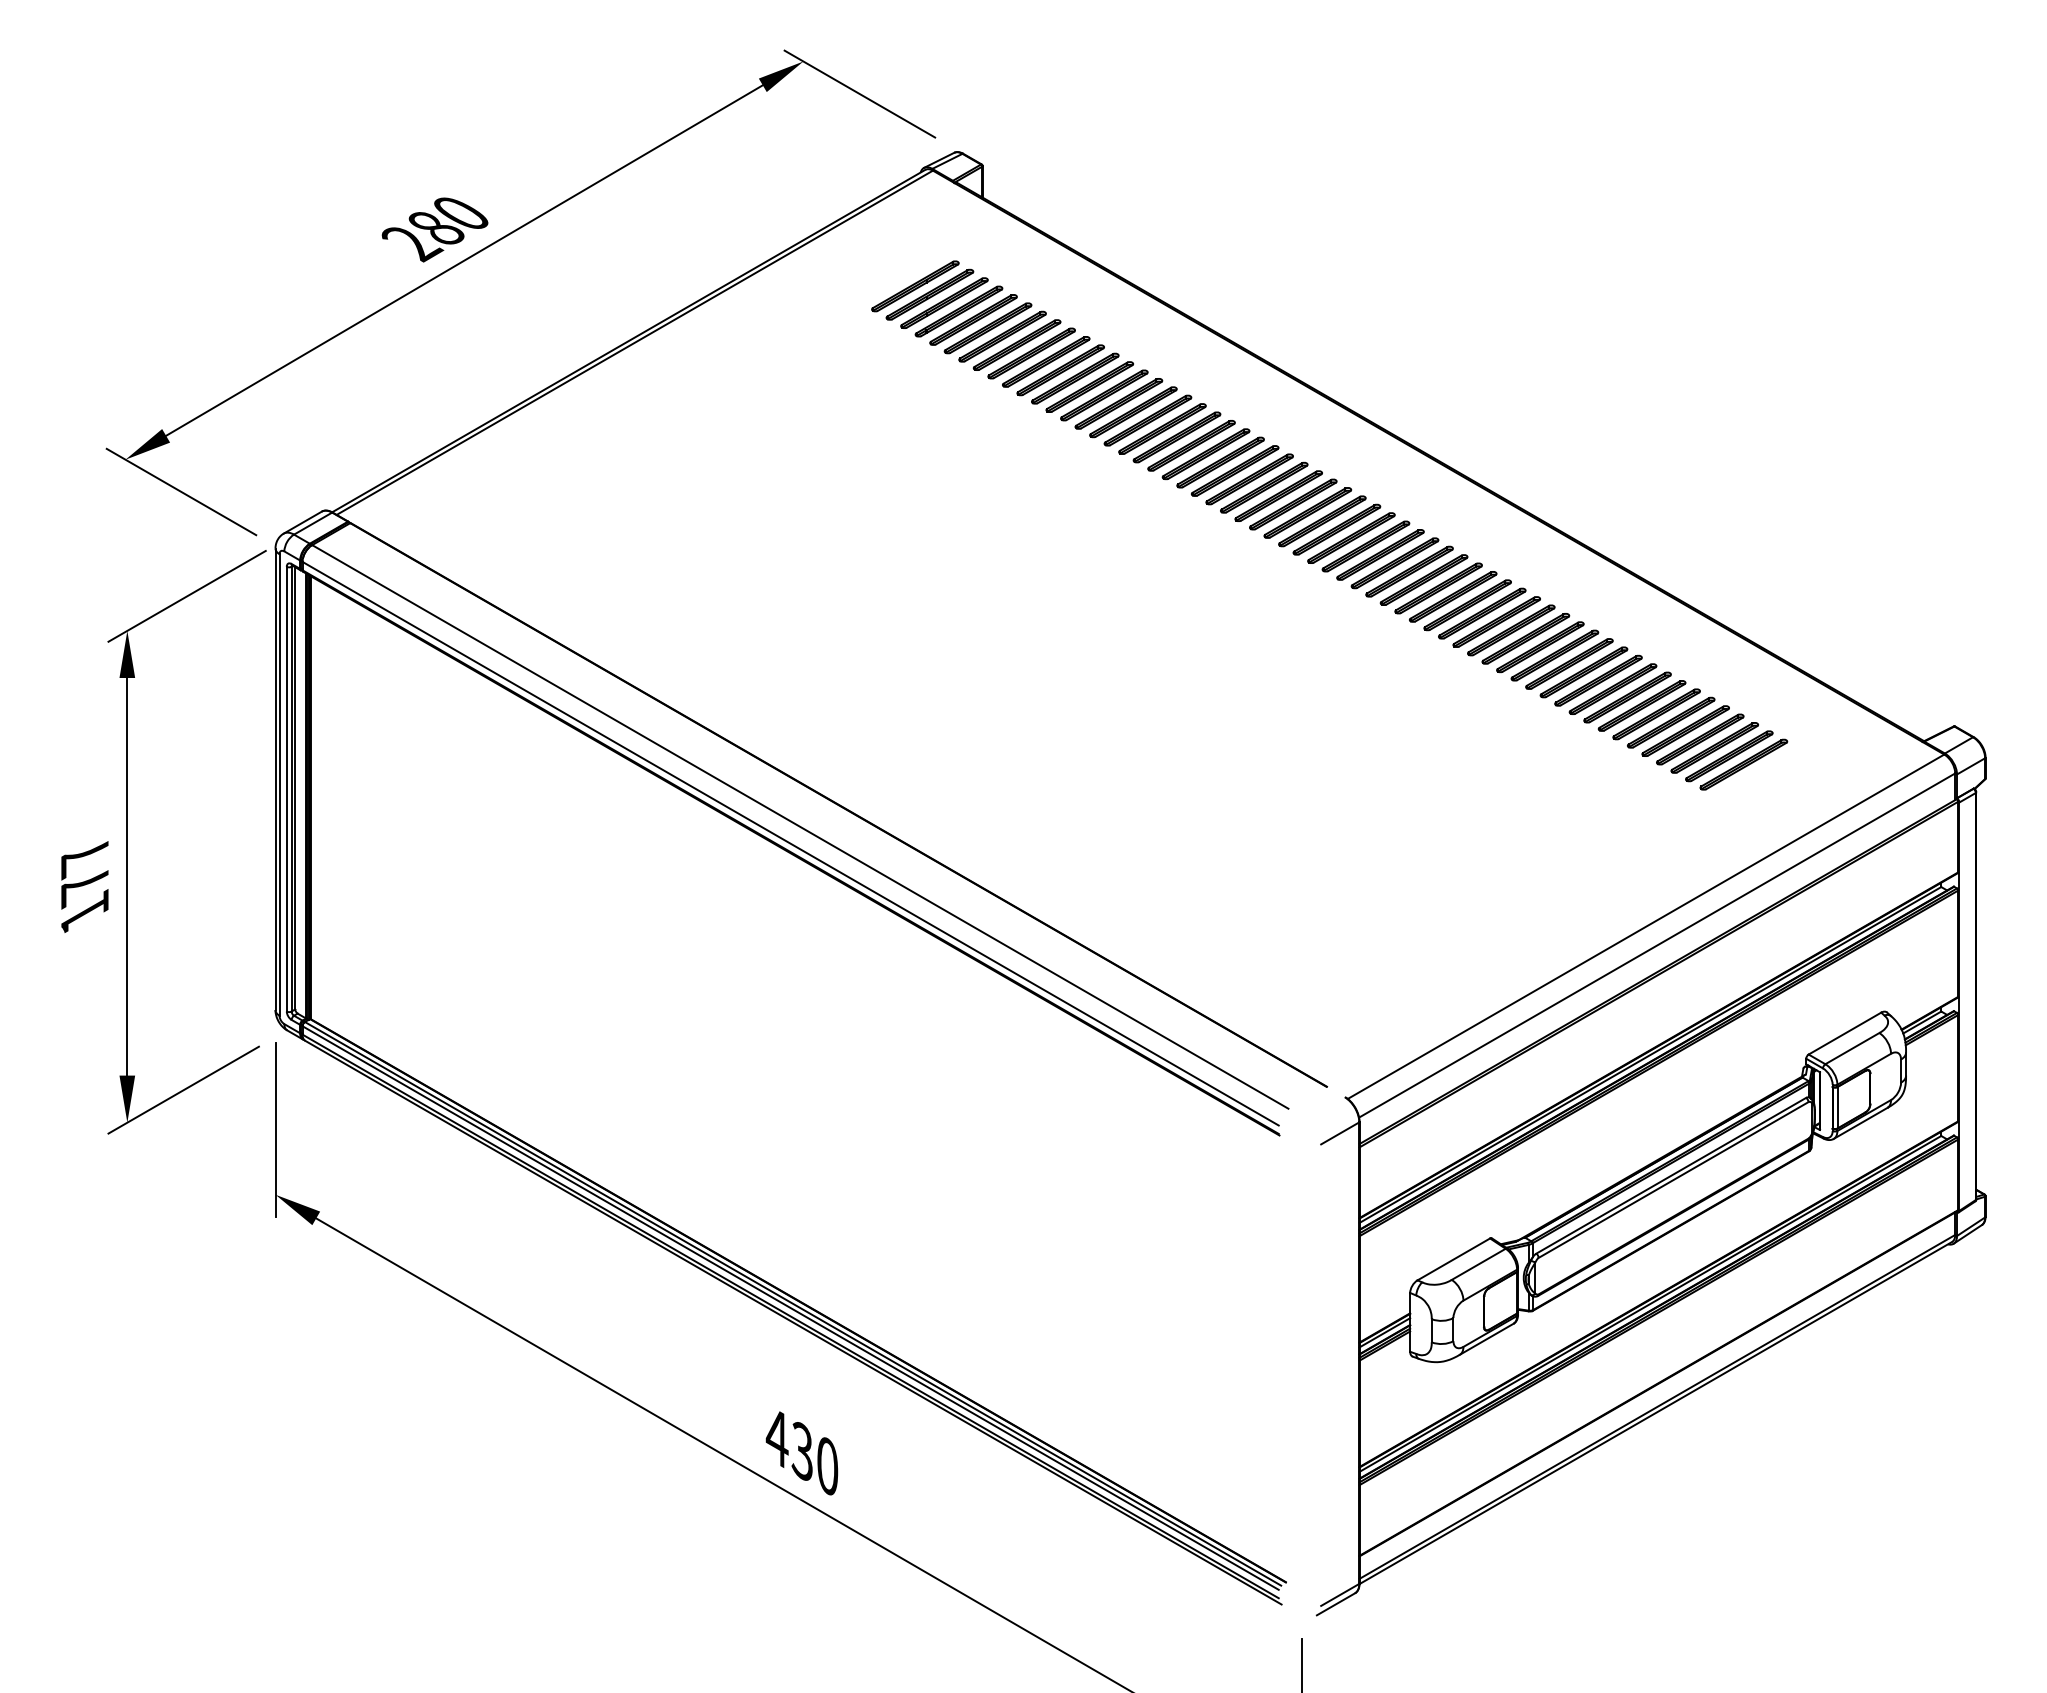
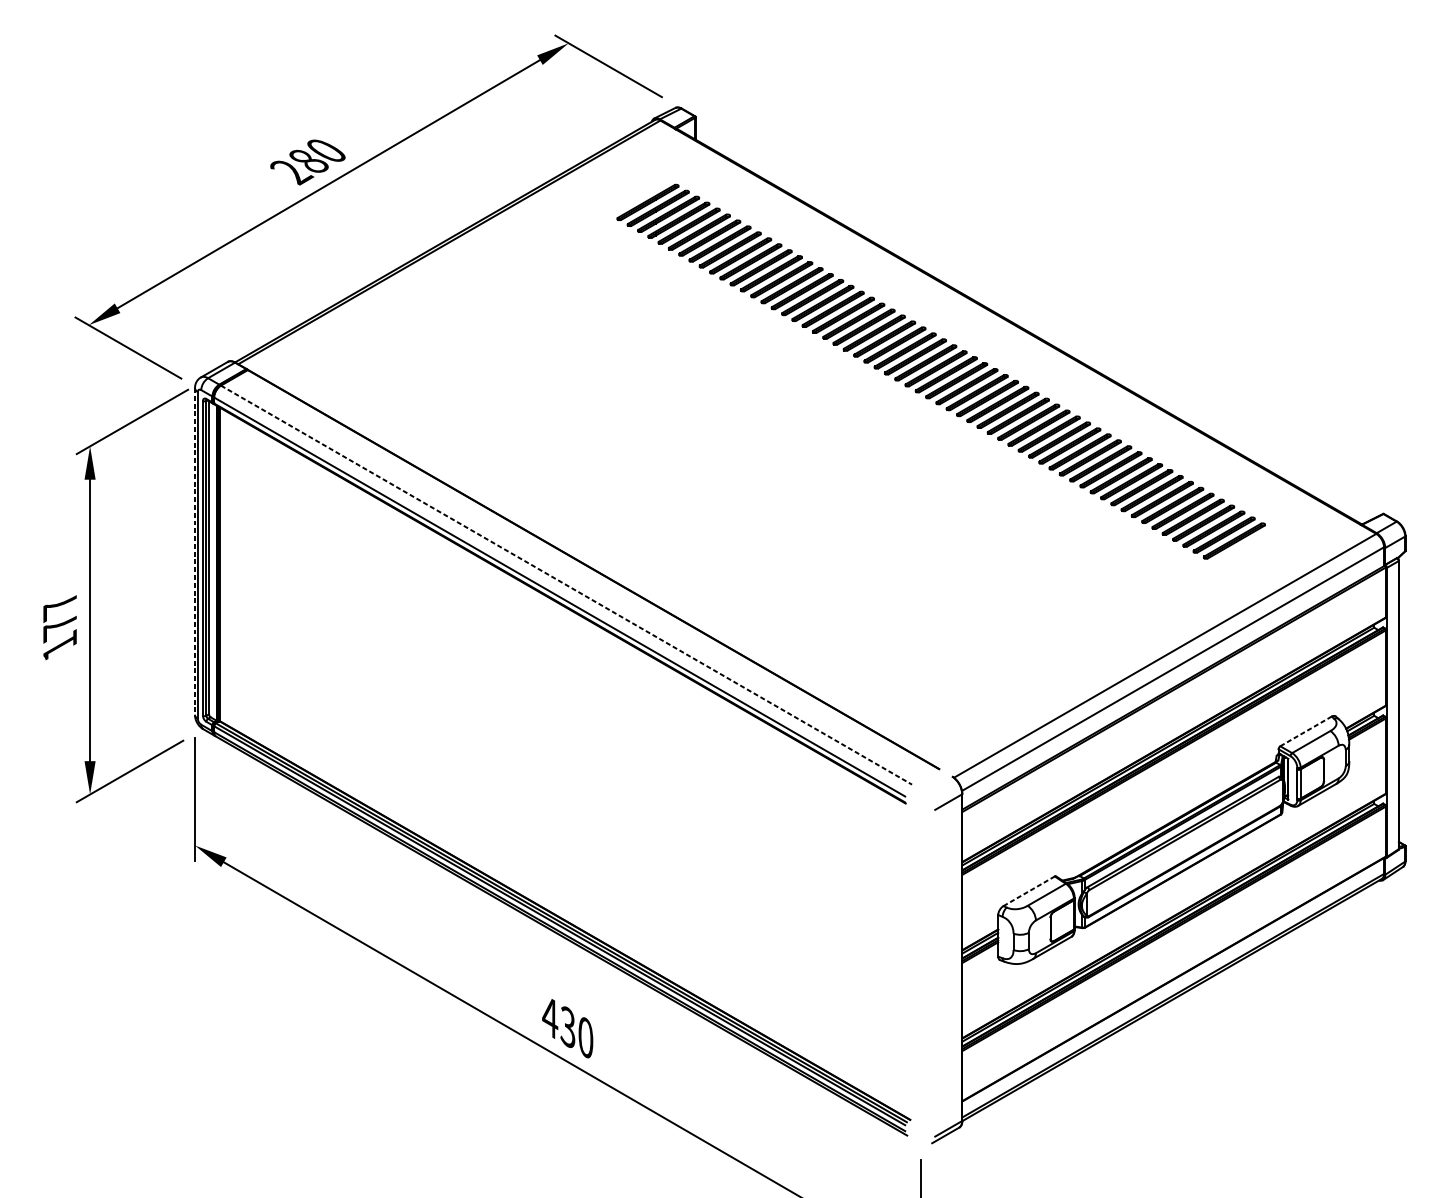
line: (275, 779) -> (194, 551), solid -> dashed
line: (800, 826) -> (566, 584), solid -> dashed
line: (1844, 1033) -> (1305, 731), solid -> dashed
line: (1453, 1259) -> (1028, 891), solid -> dashed

